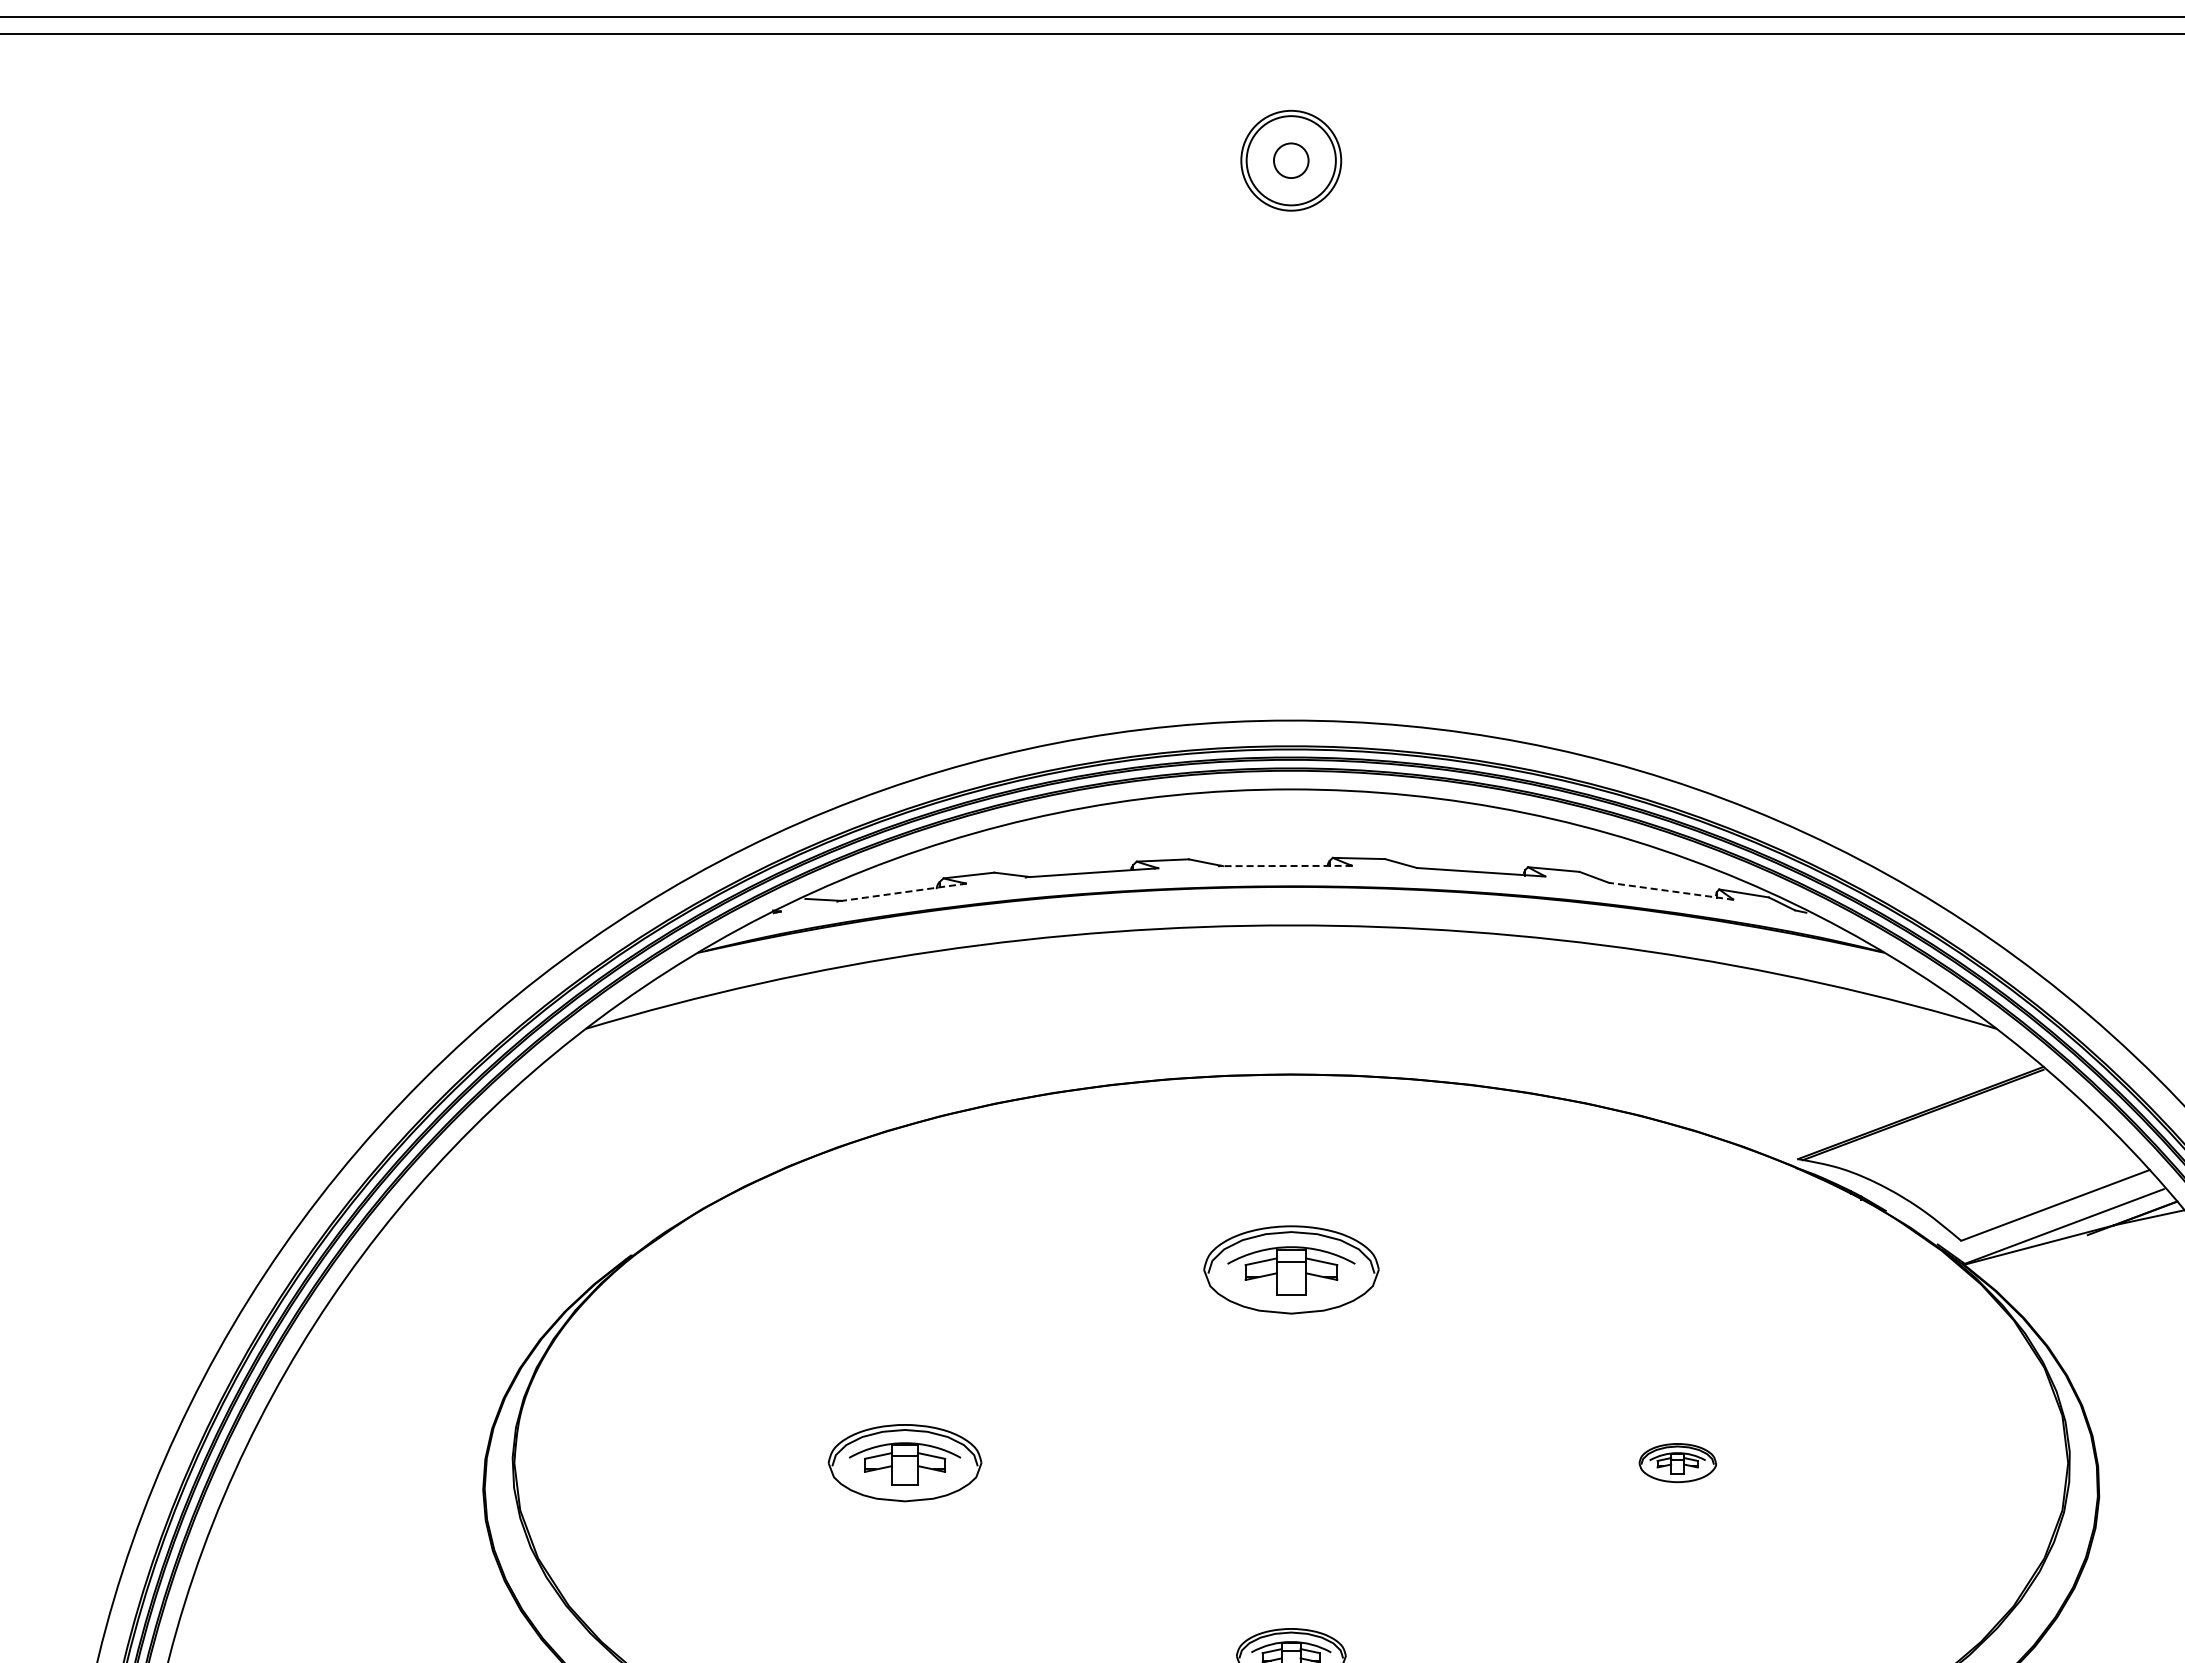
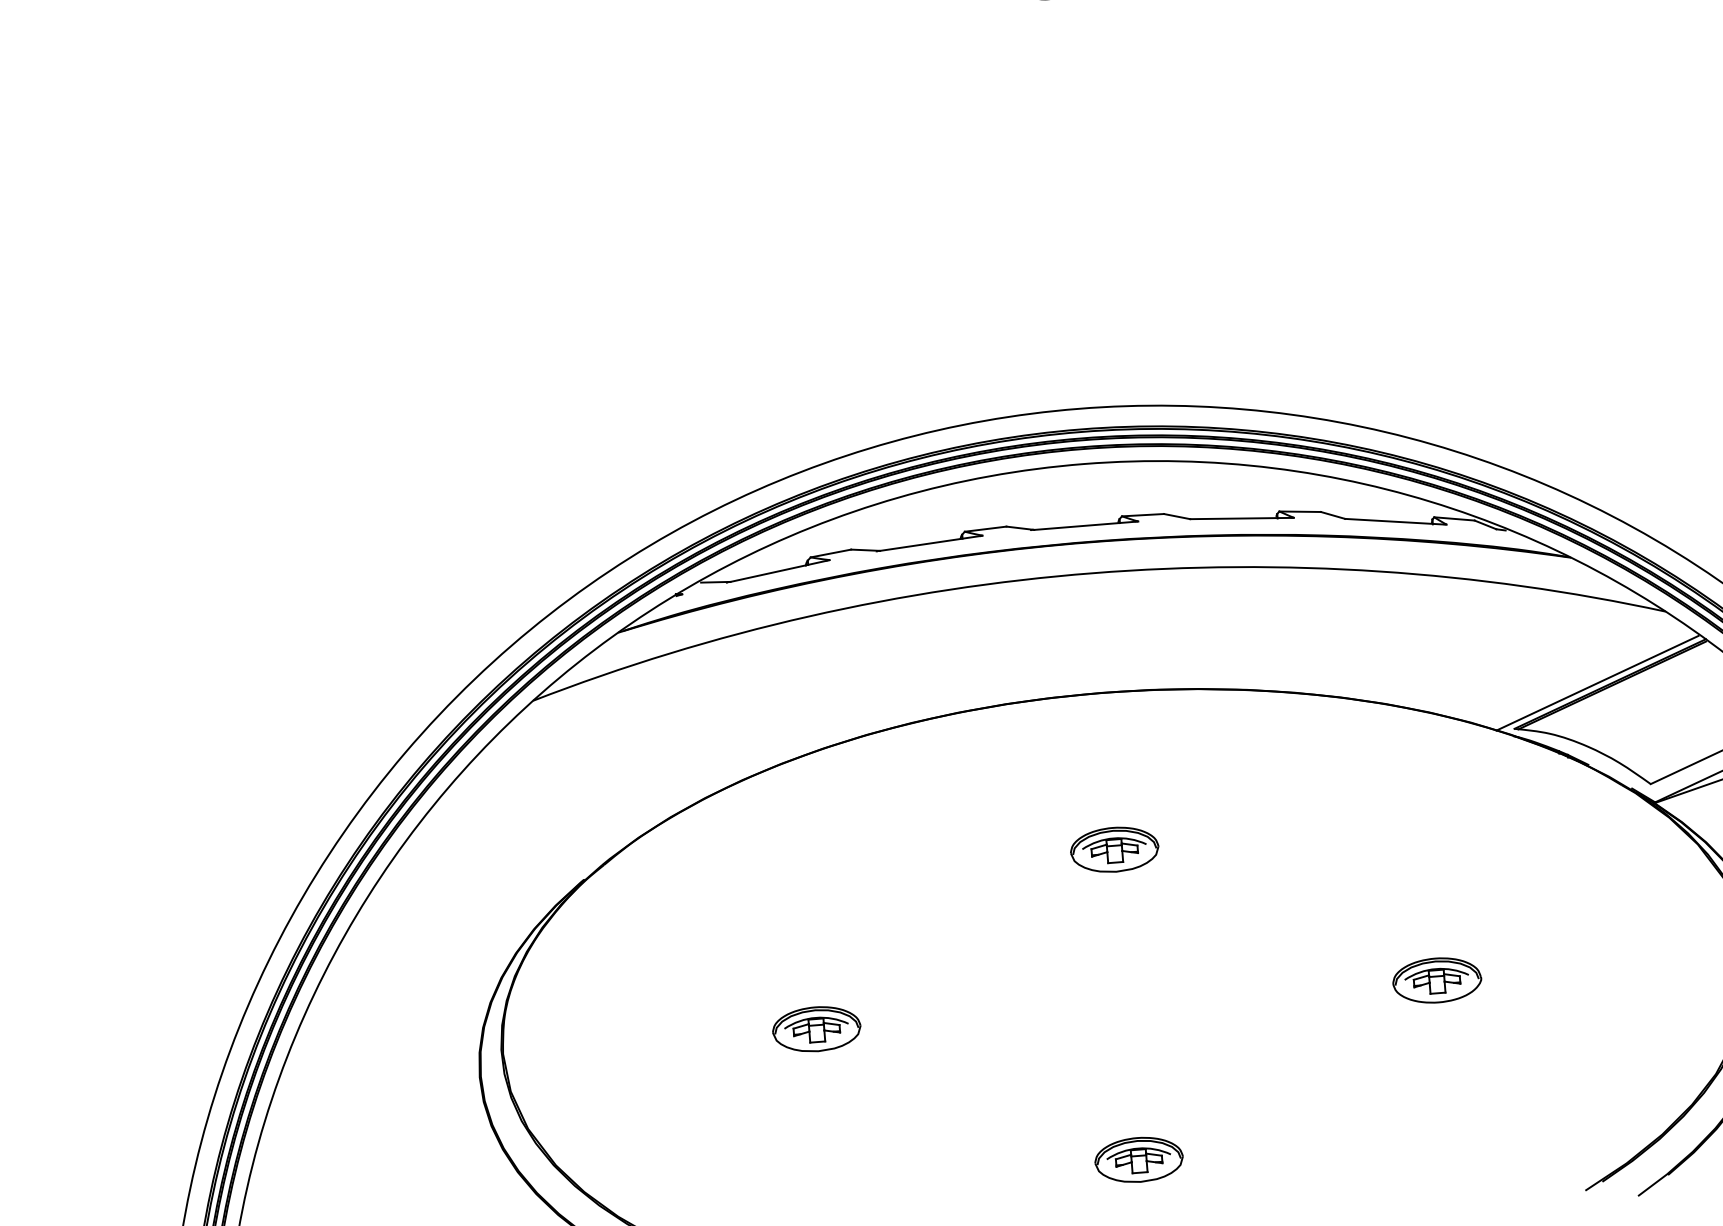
line: (1287, 866) -> (1086, 526), dashed -> solid
line: (1670, 891) -> (1395, 522), dashed -> solid
line: (903, 892) -> (779, 571), dashed -> solid
line: (1904, 1110) -> (1596, 683), added
part: (1290, 1269) -> (1114, 849), size x0.62
part: (904, 1462) -> (816, 1028), size x0.71
part: (1677, 1462) -> (1436, 980), size x1.43

